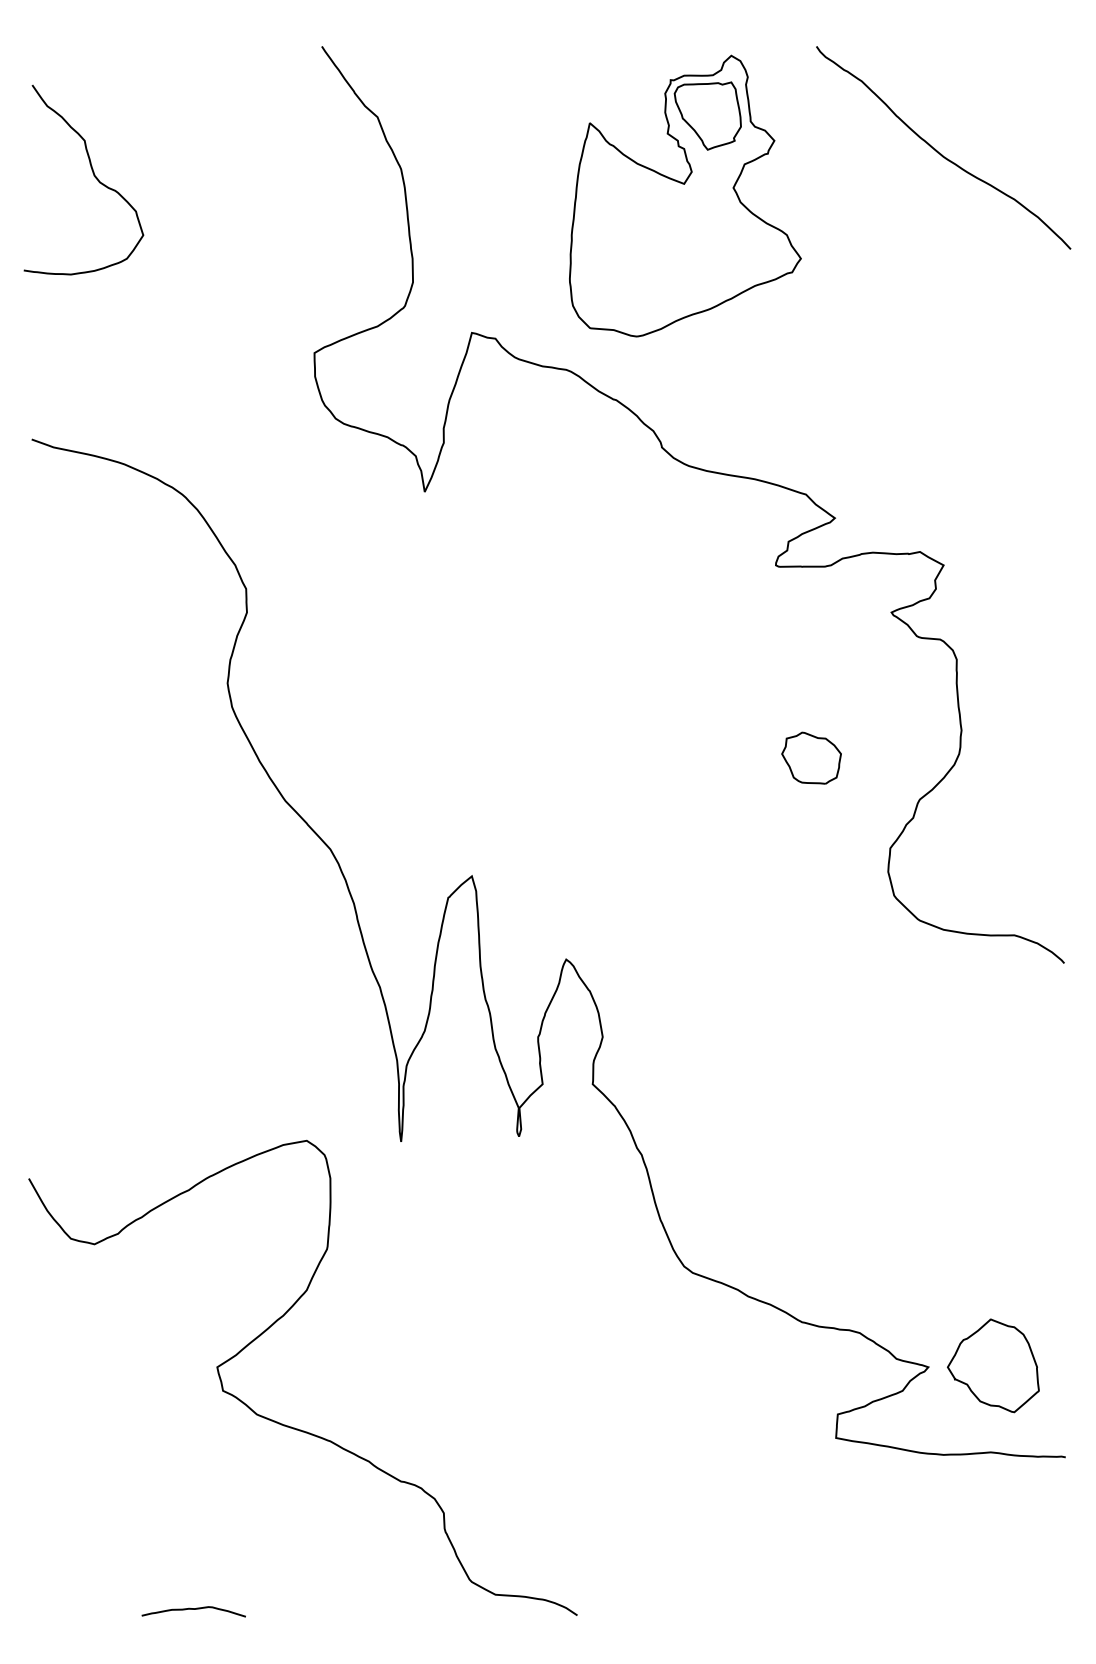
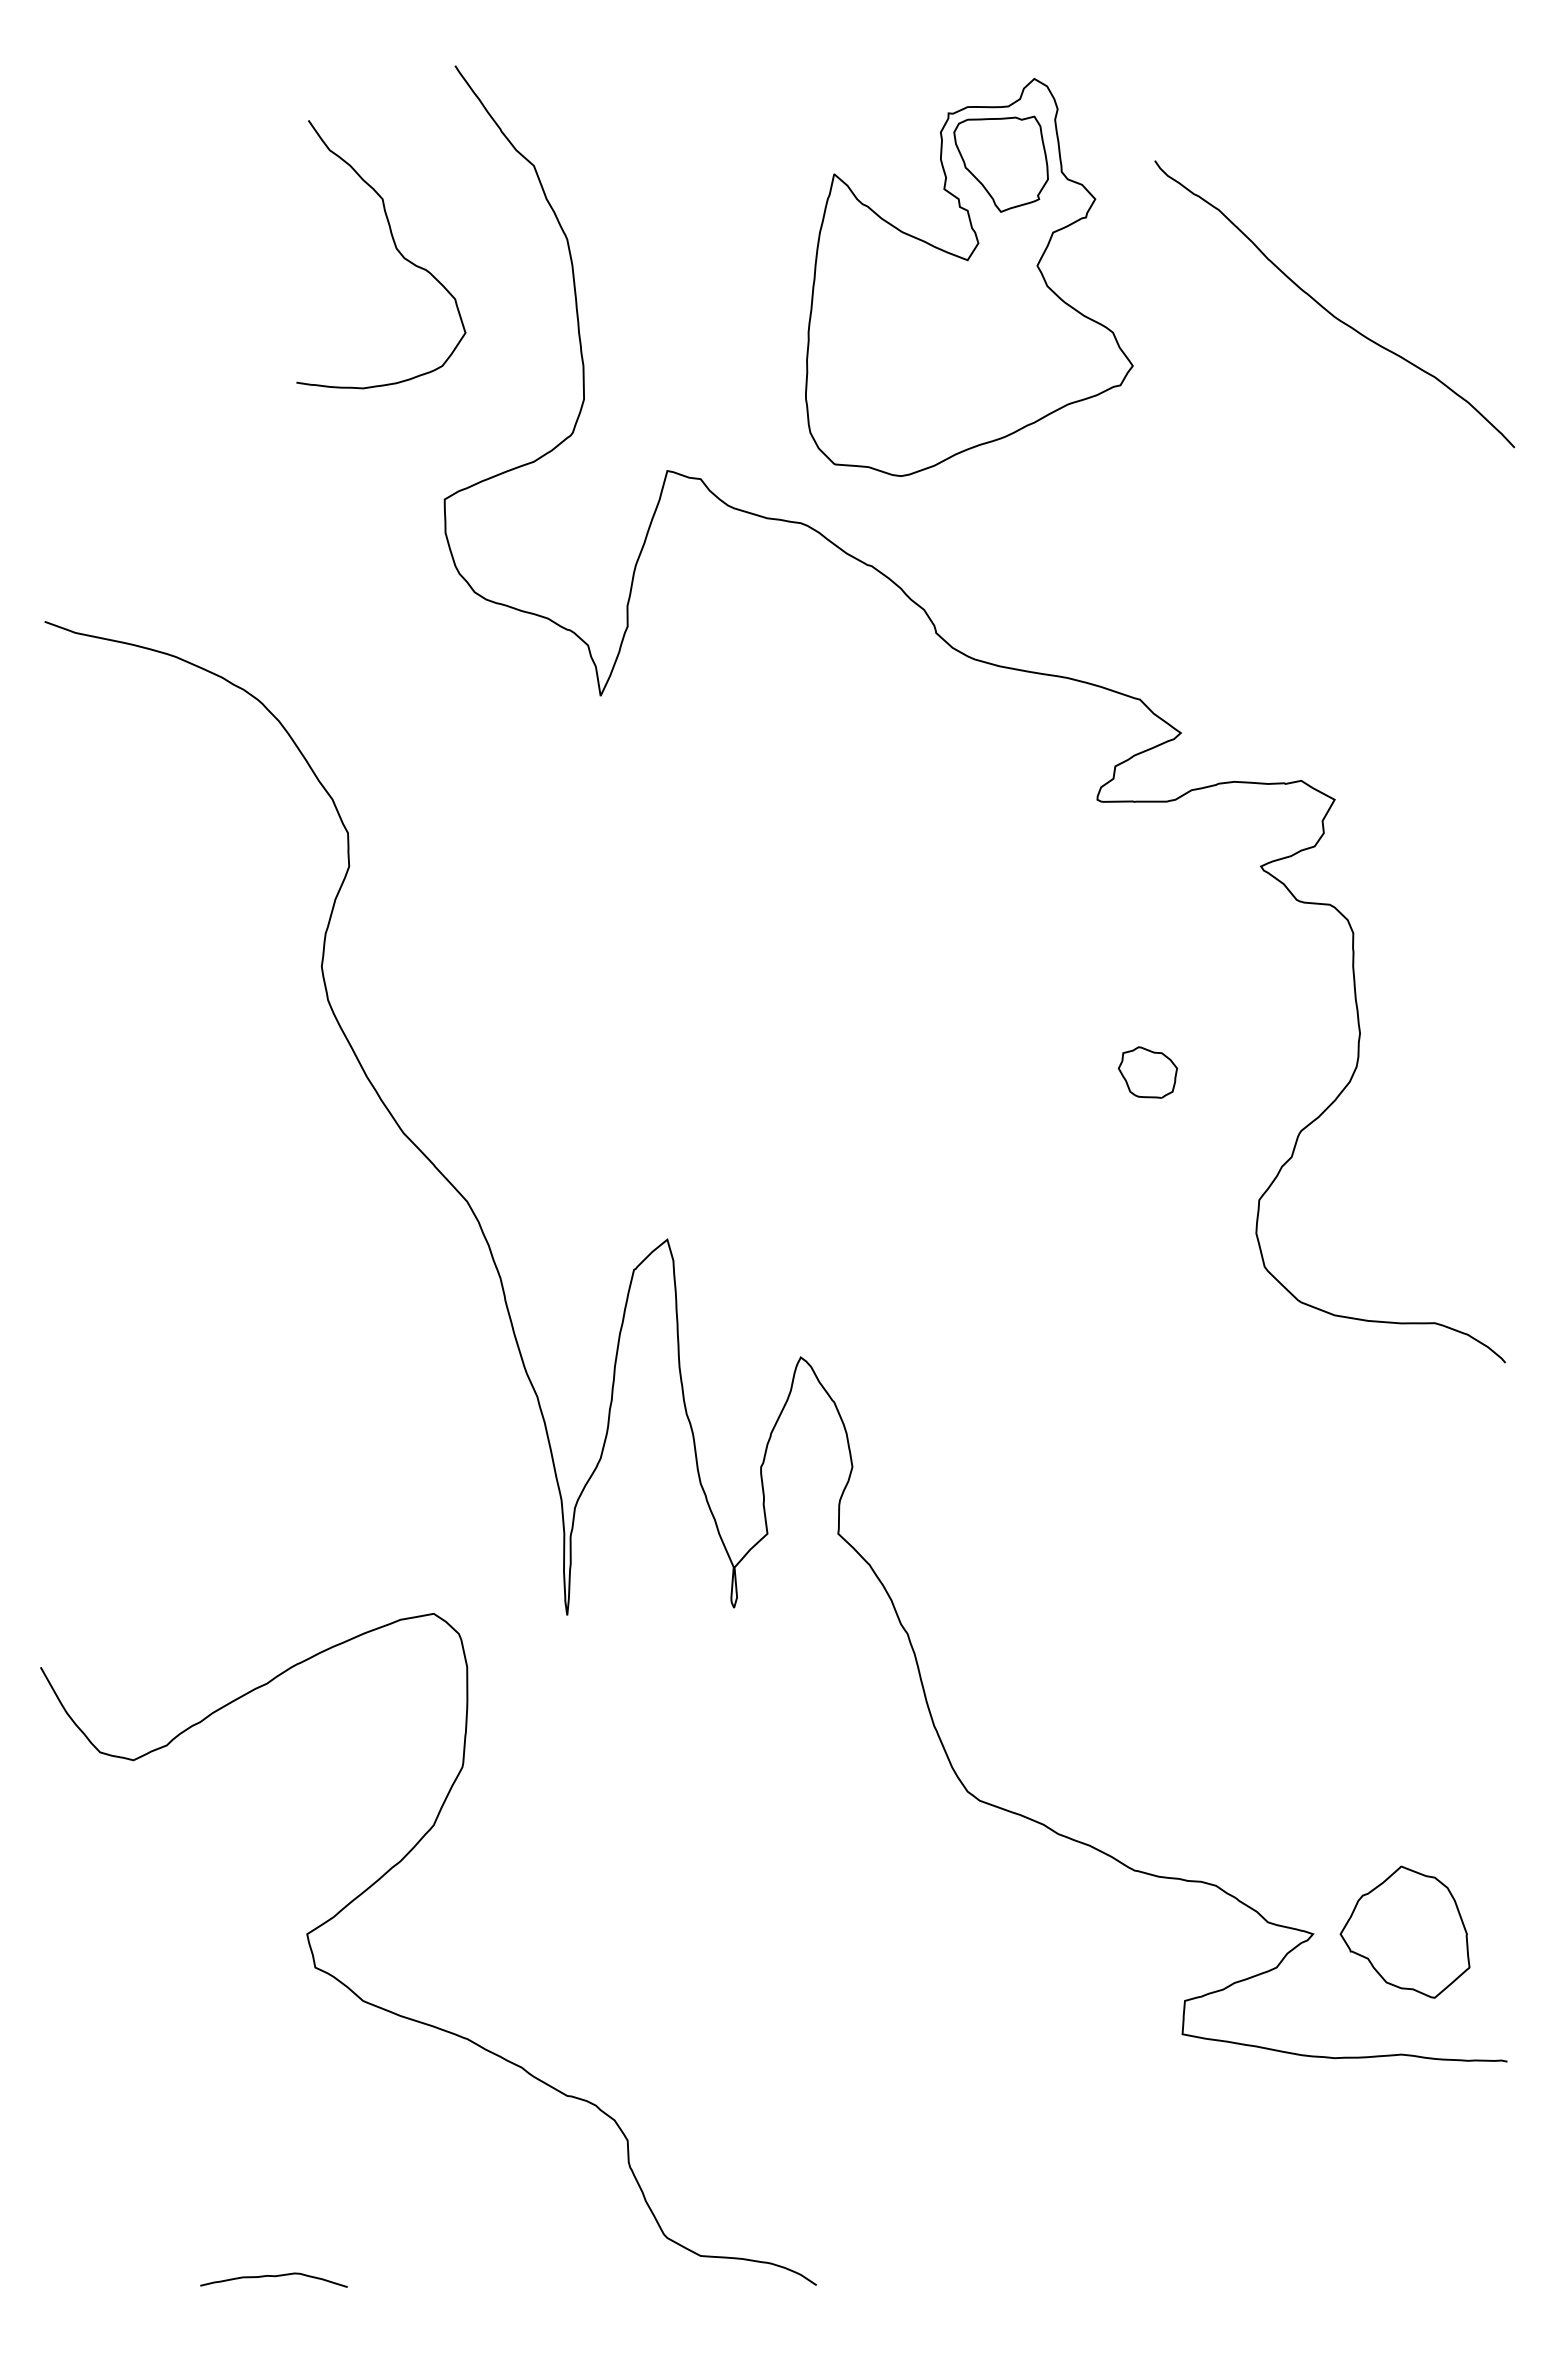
curve: (939, 152) -> (1328, 310), moved
curve: (93, 175) -> (395, 248), moved
part: (811, 758) -> (1147, 1072), size x0.7

